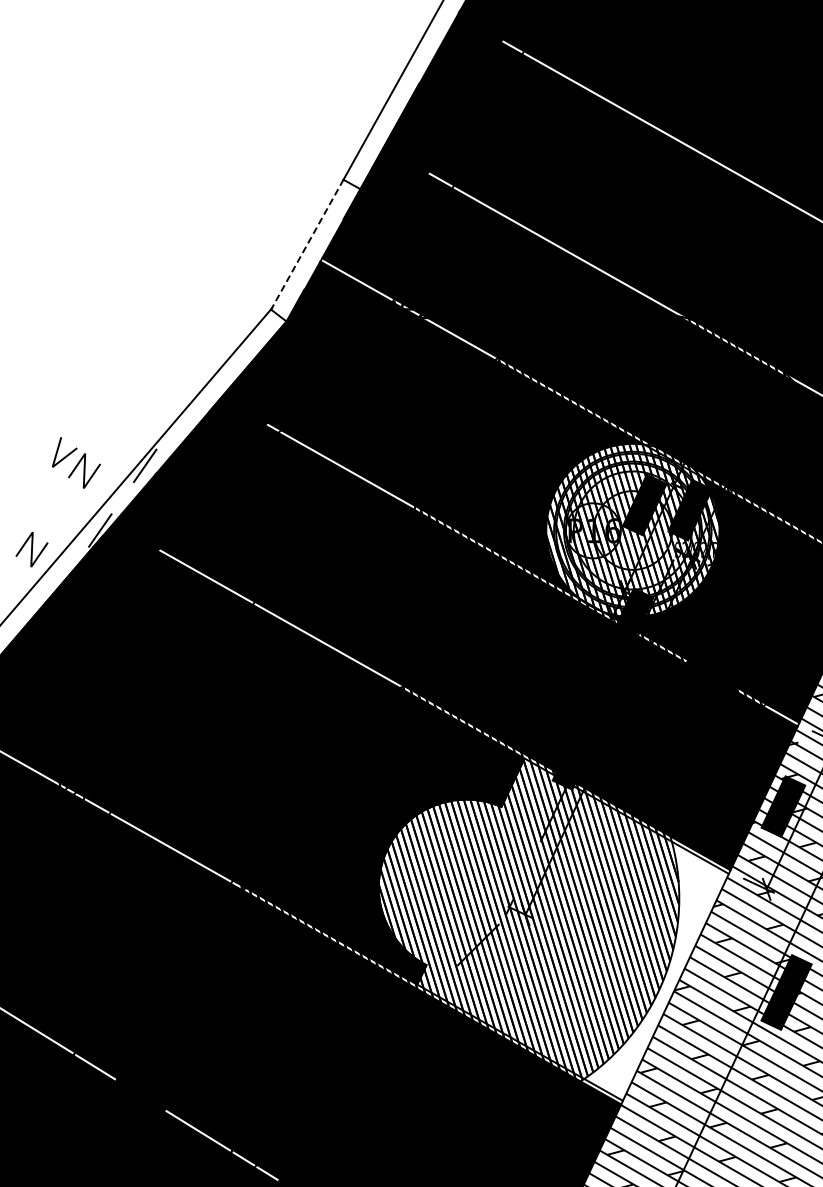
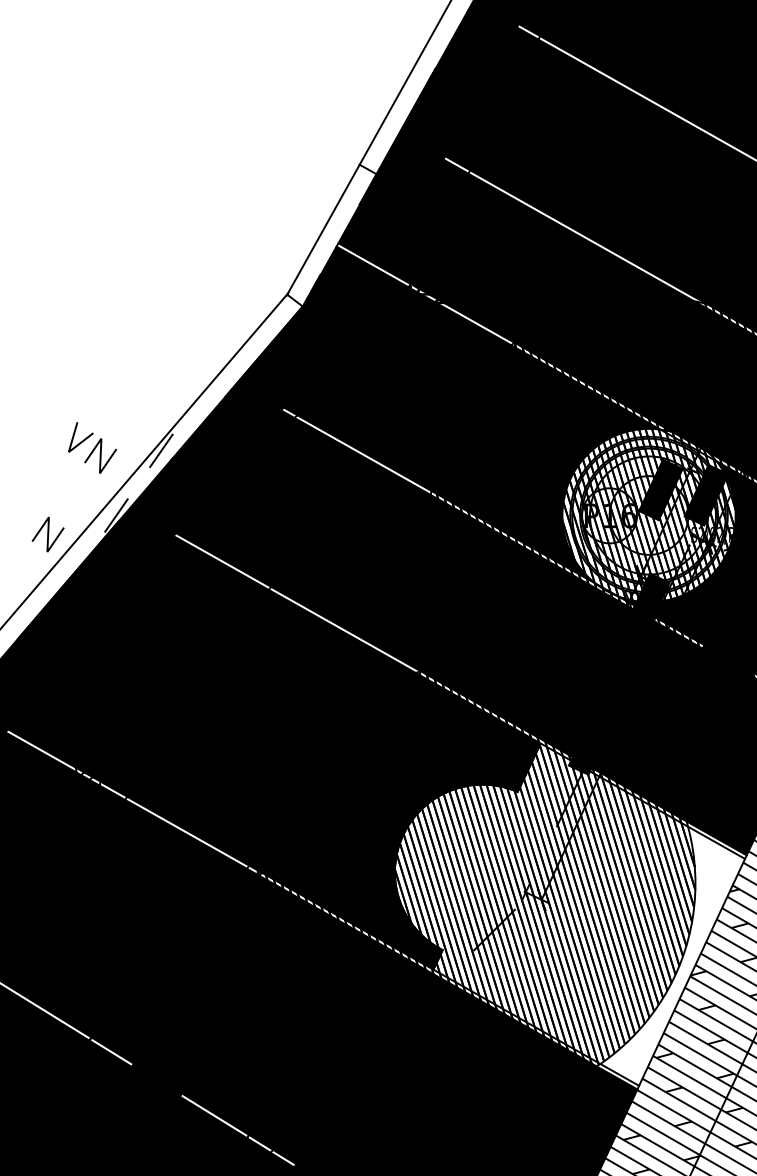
line: (307, 245) -> (323, 230), dashed -> solid

